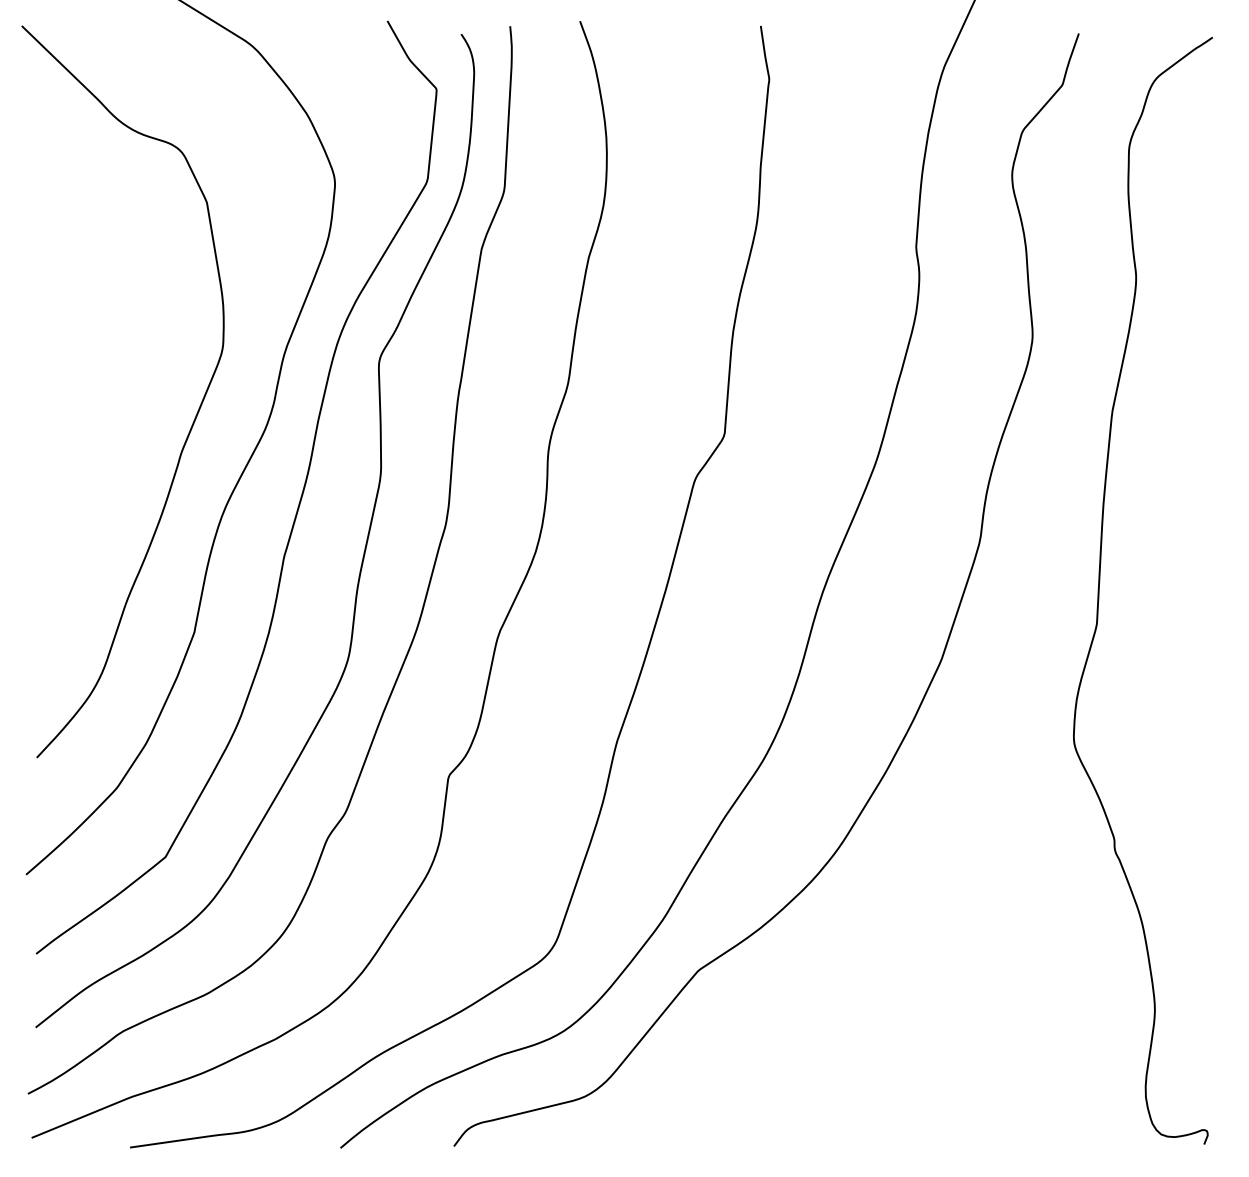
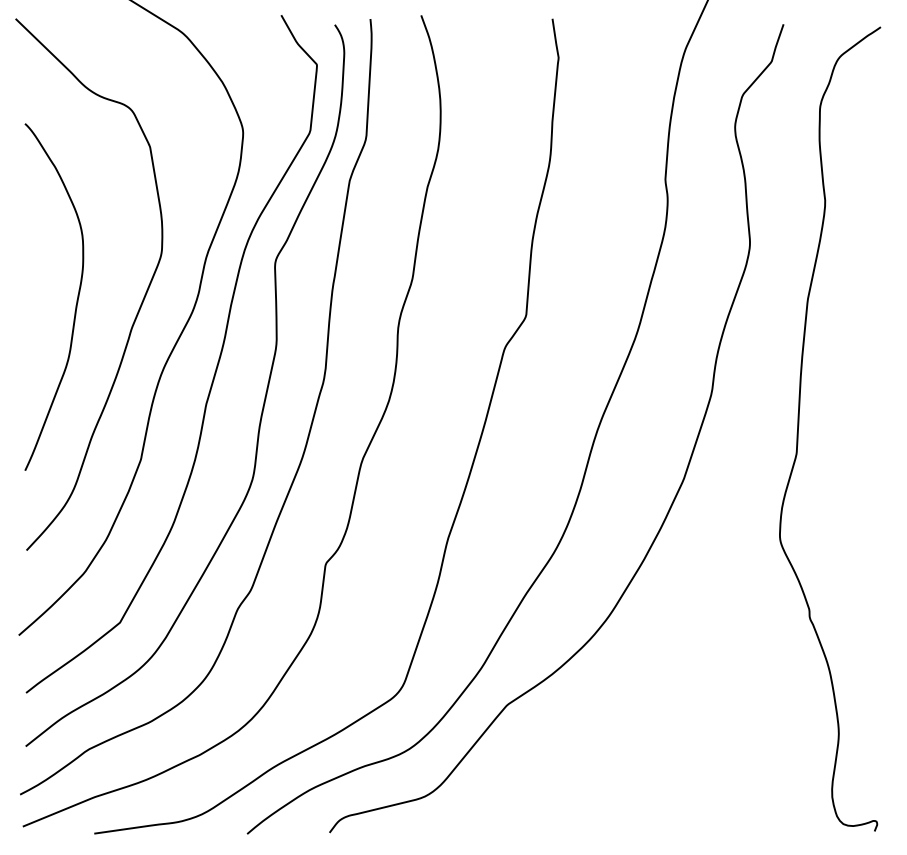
curve: (105, 412) -> (76, 299), added

